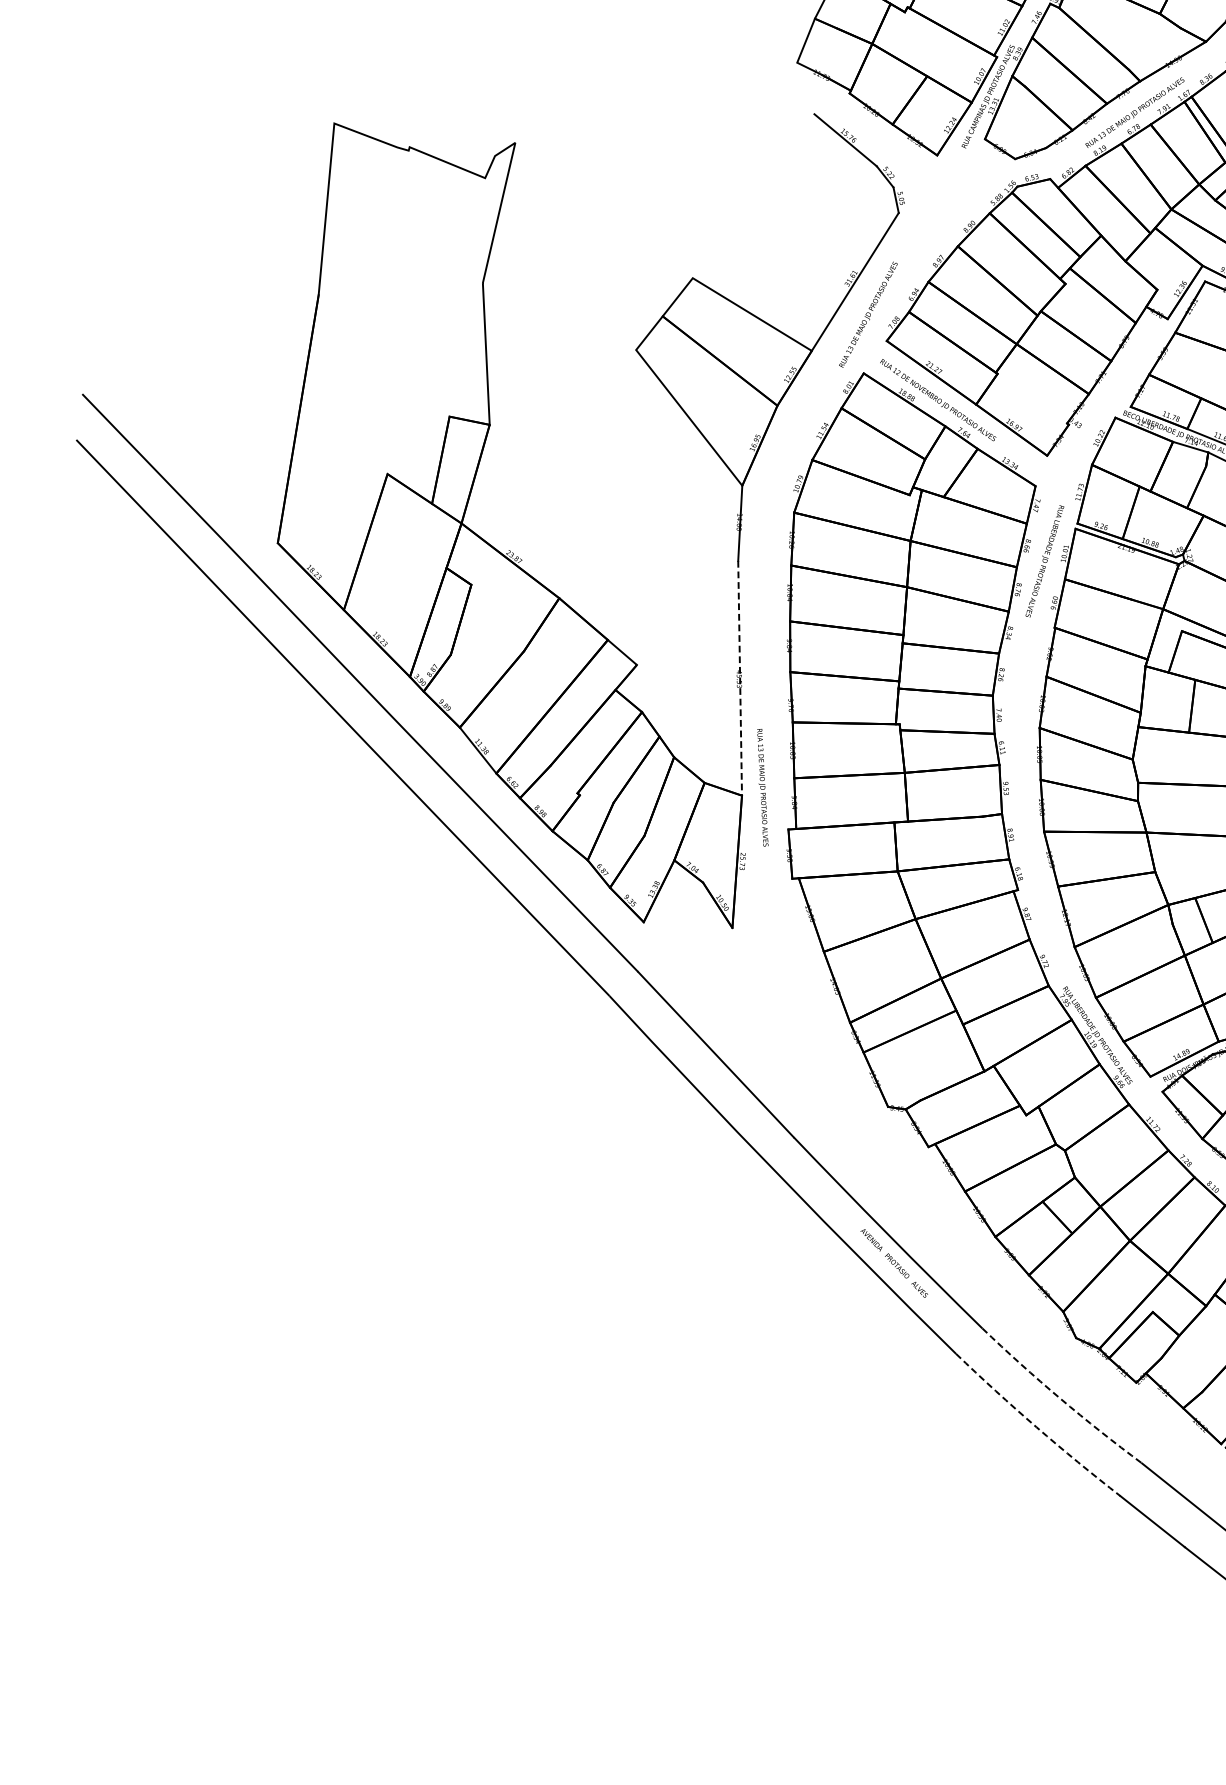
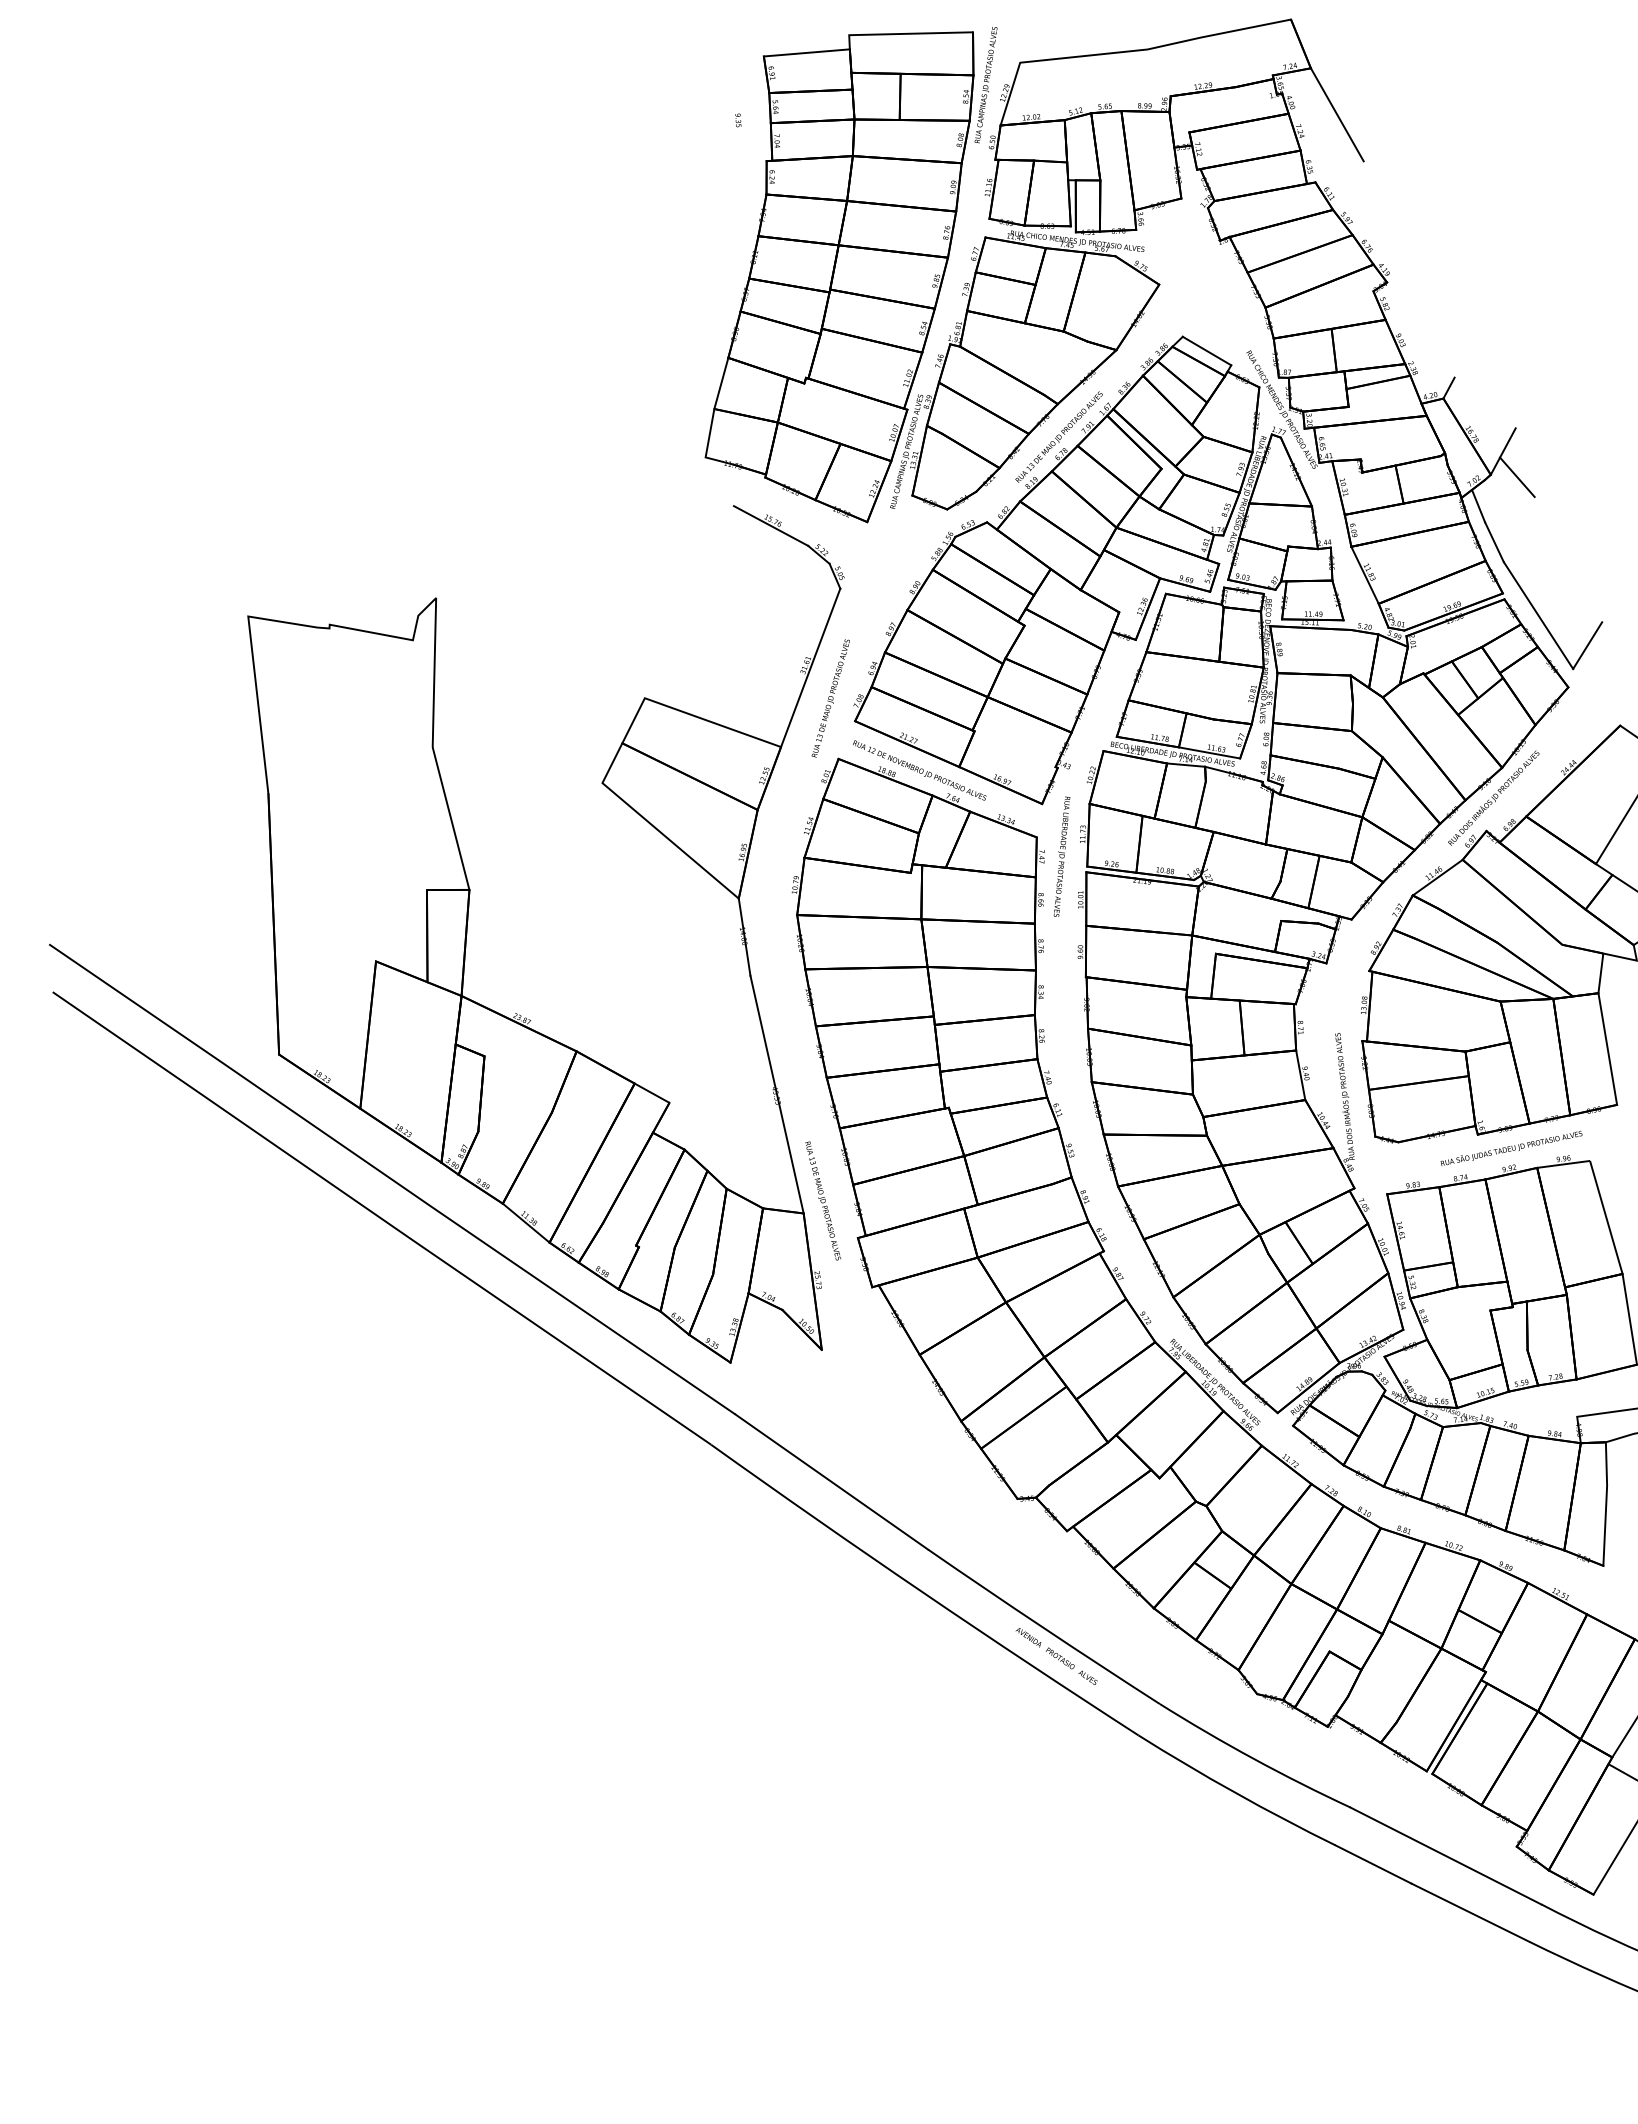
text: (1044, 560) -> (1061, 856), moved
line: (740, 678) -> (777, 1094), dashed -> solid
arc: (1060, 1398) -> (1253, 1758), dashed -> solid
arc: (1036, 1426) -> (1235, 1792), dashed -> solid

